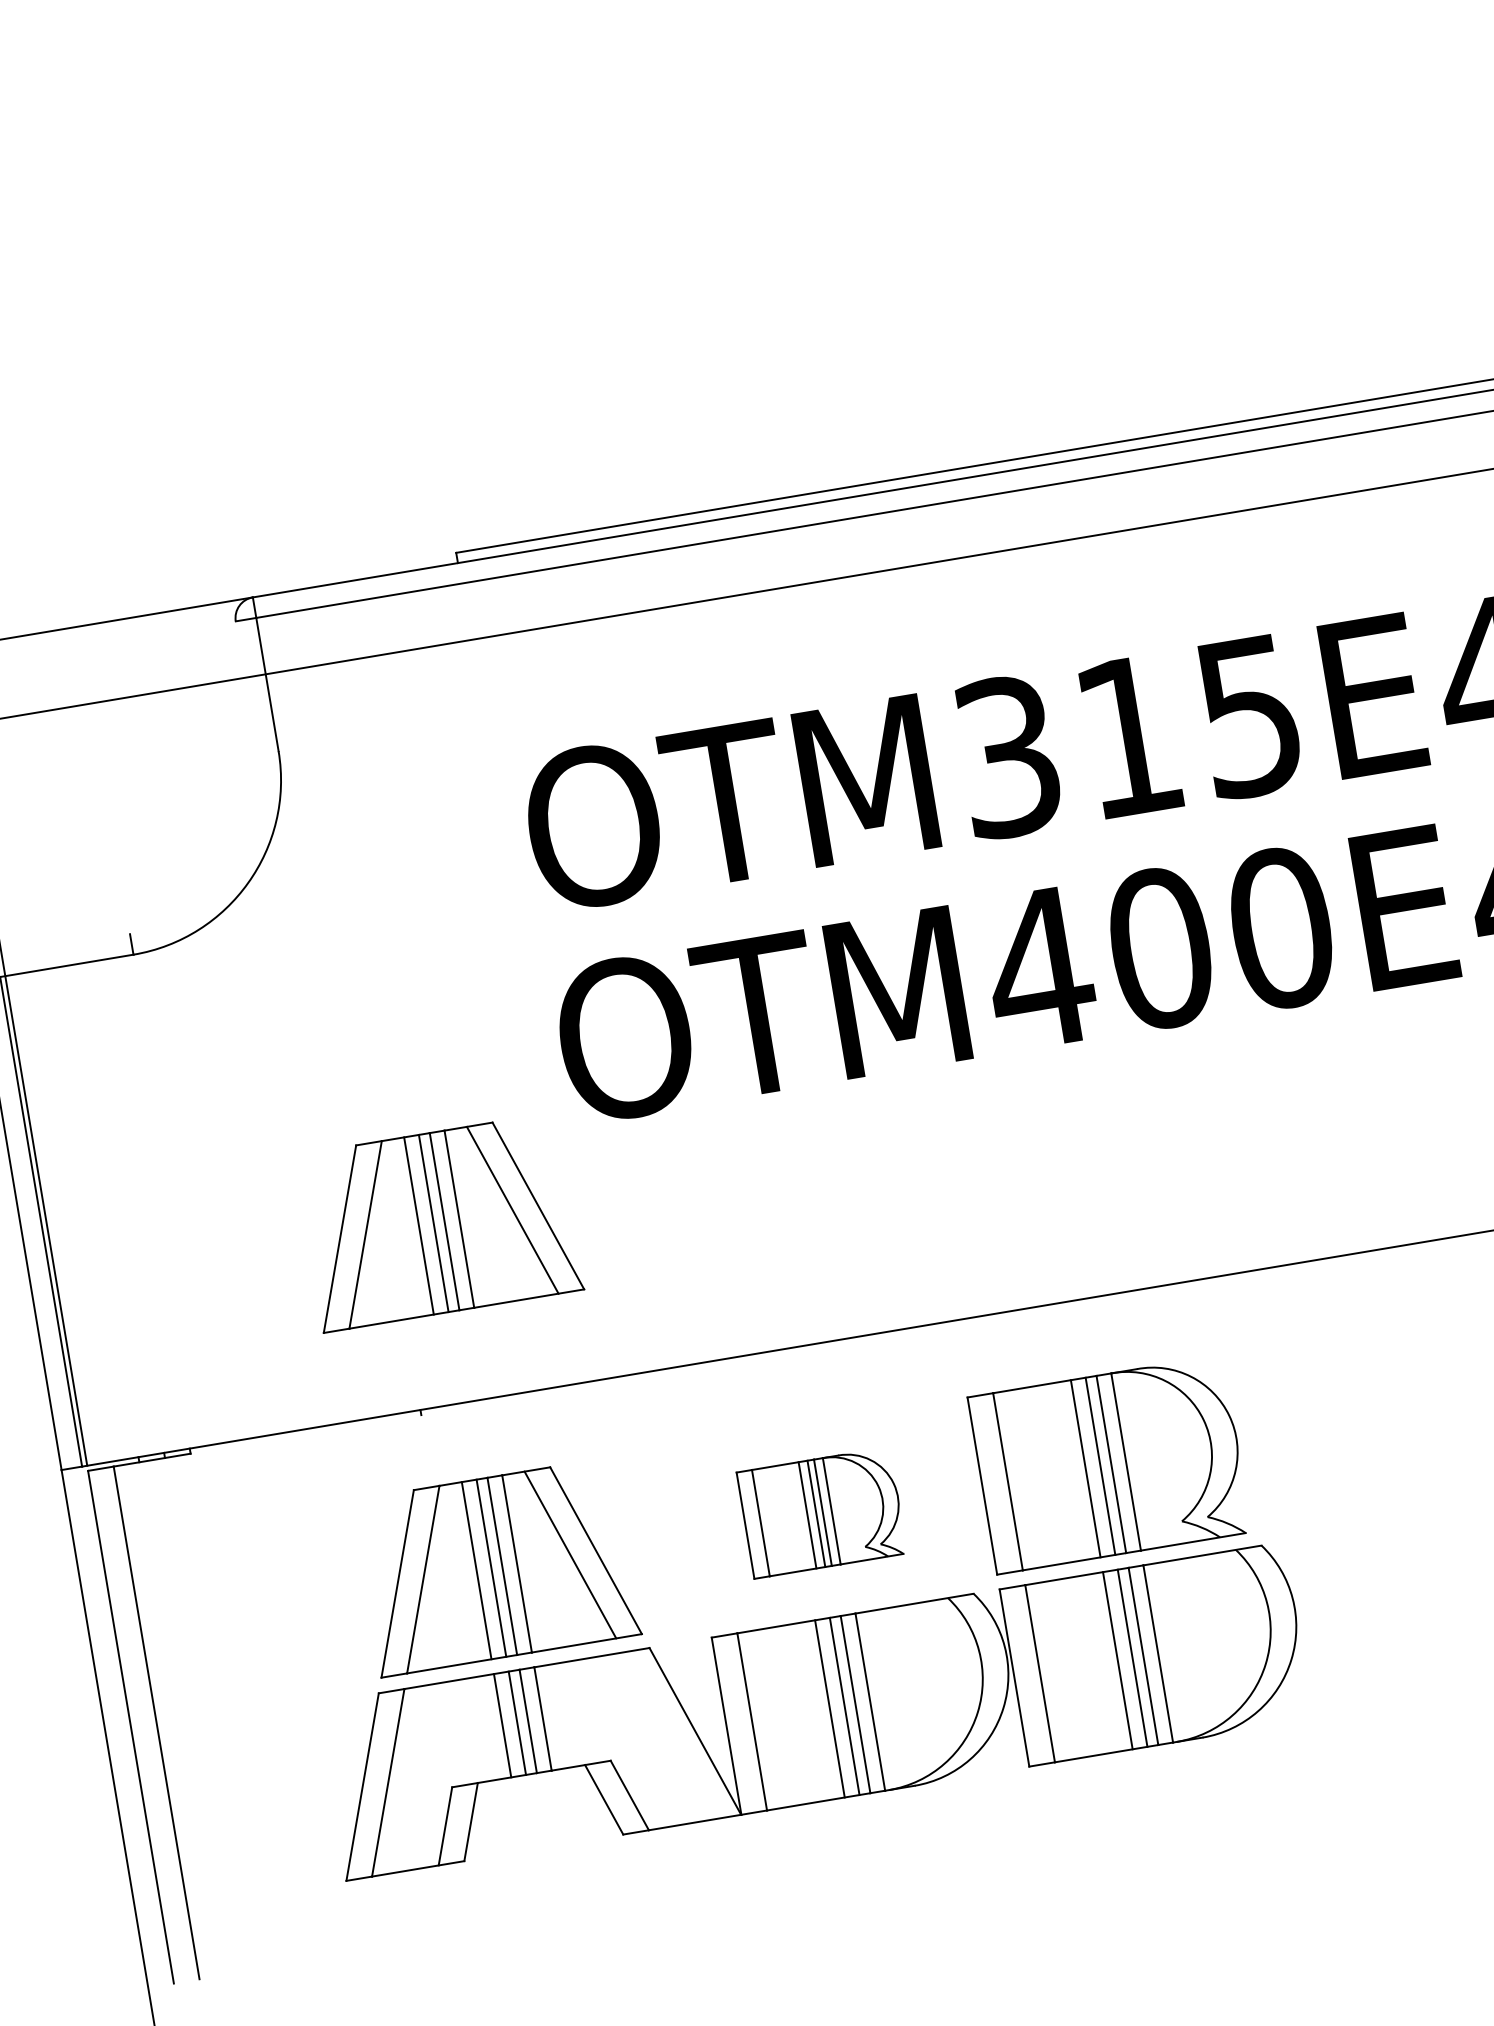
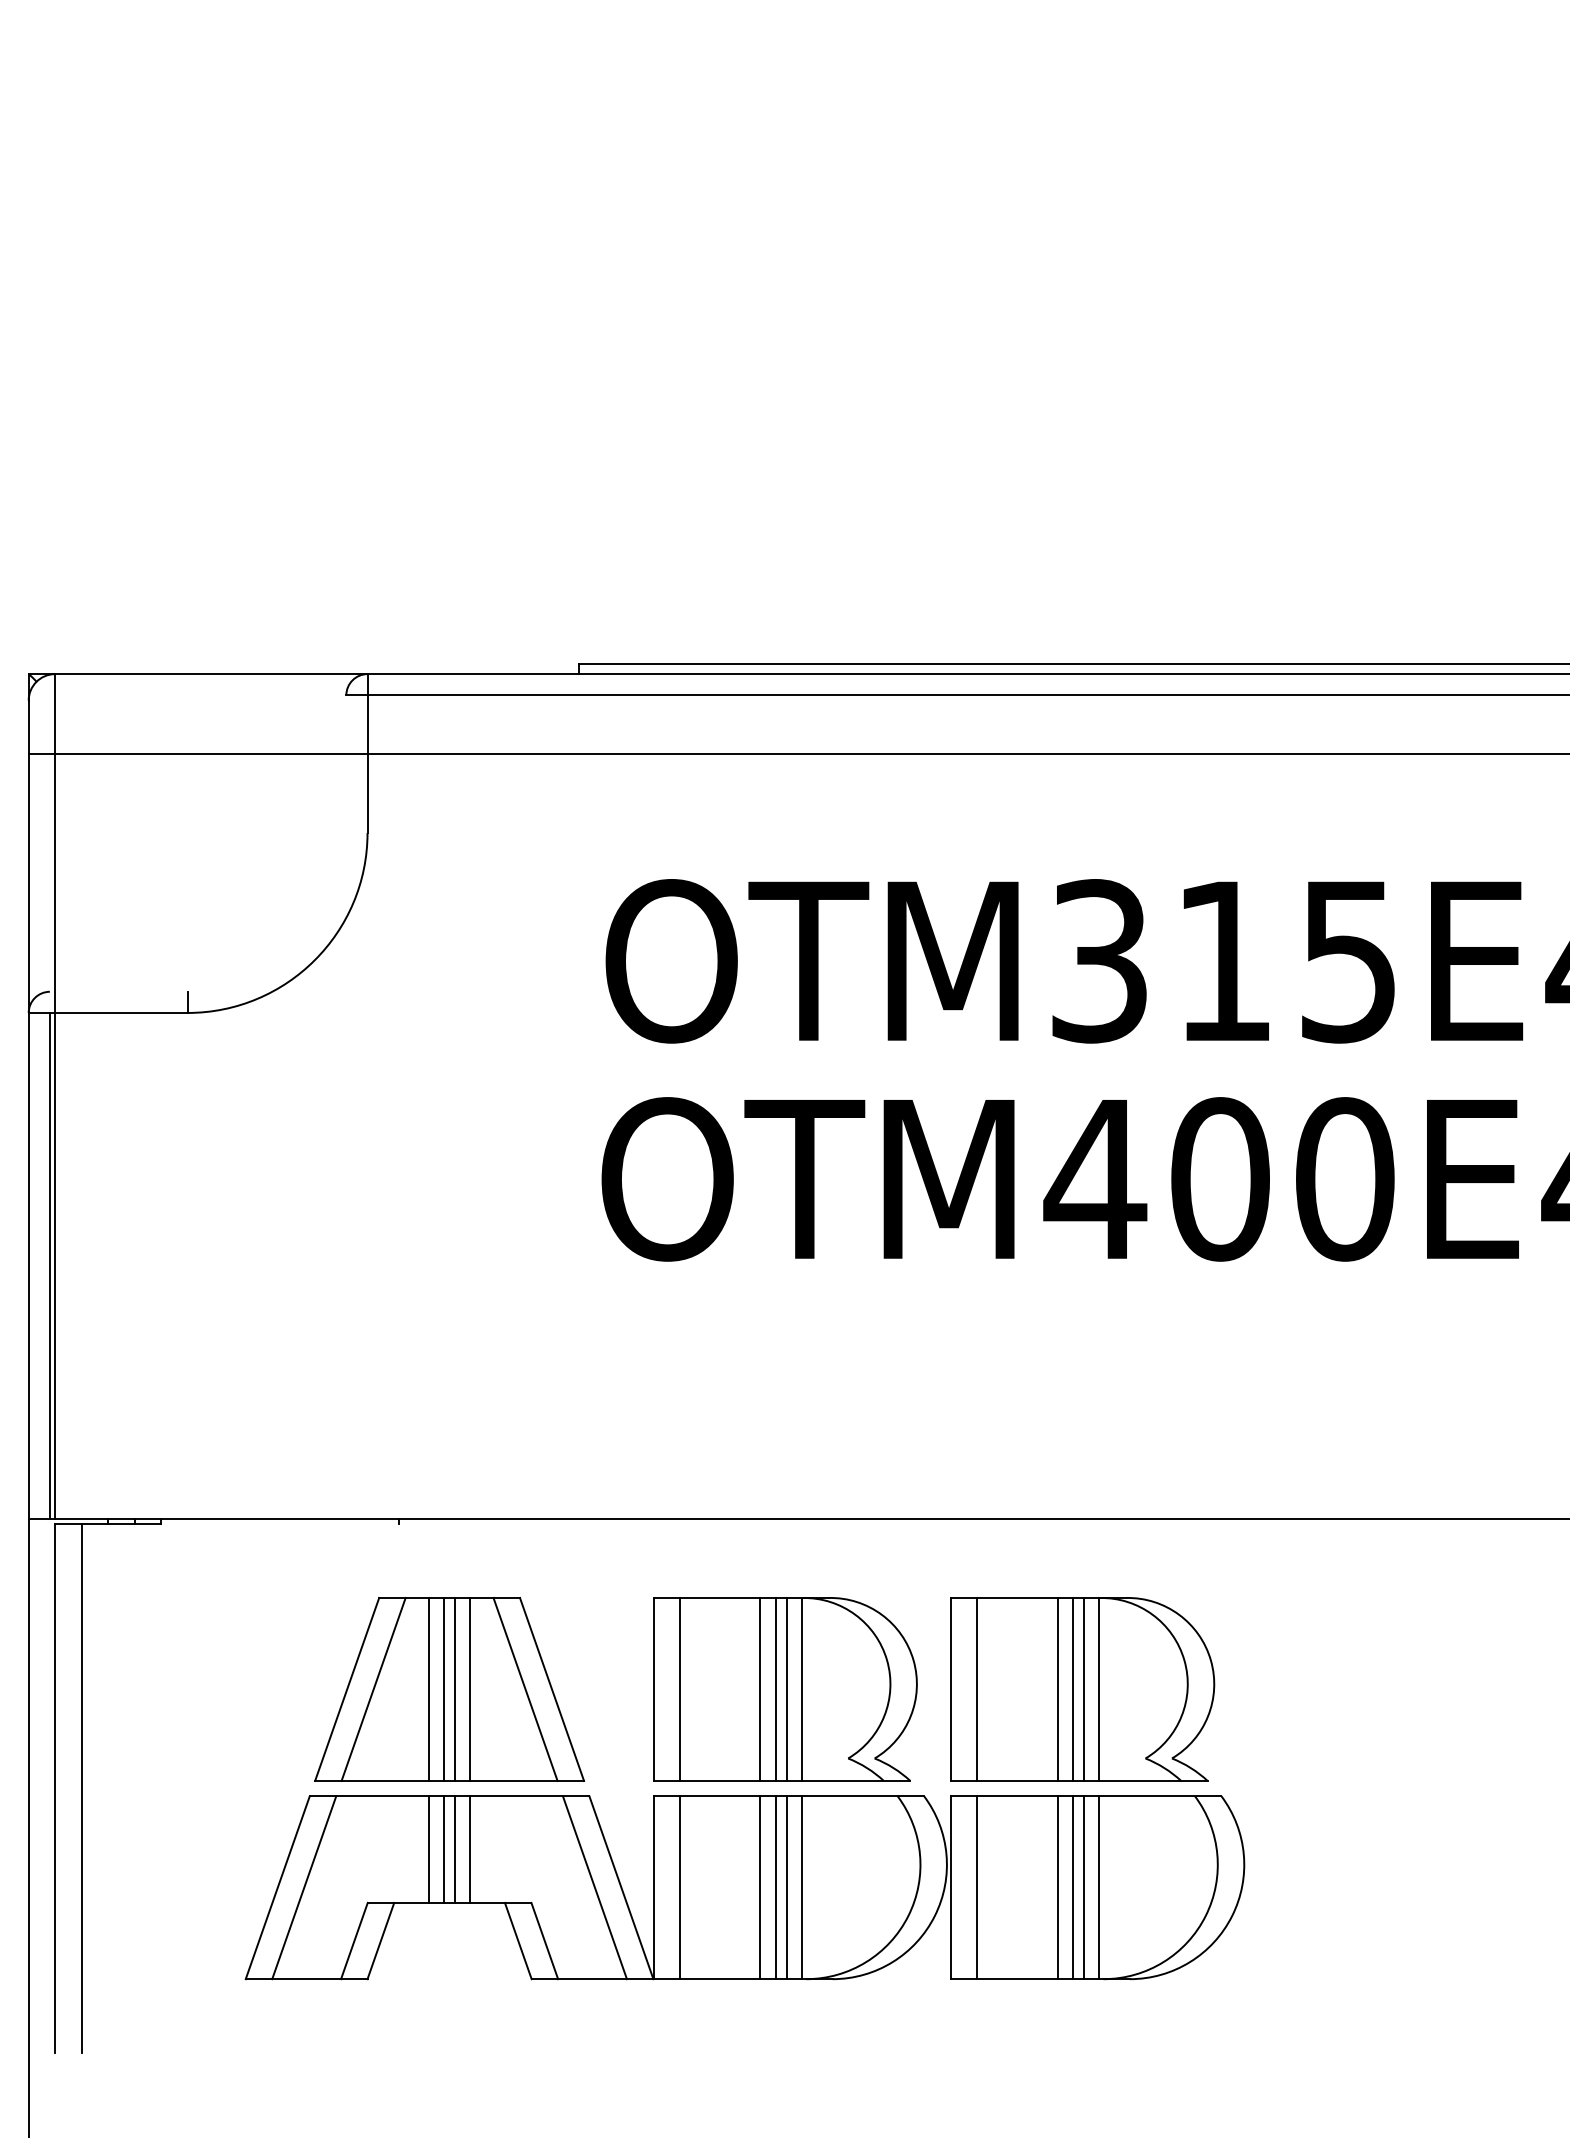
part: (439, 1222) -> (449, 1333), removed
part: (822, 1512) -> (785, 1689), size x1.67
line: (669, 1735) -> (594, 1887), added

